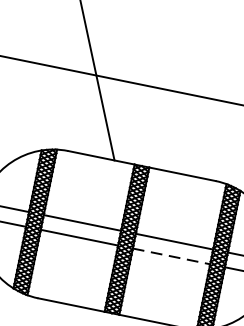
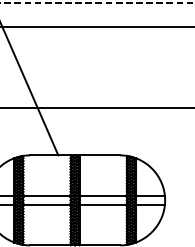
line: (172, 255) -> (103, 204), dashed -> solid

